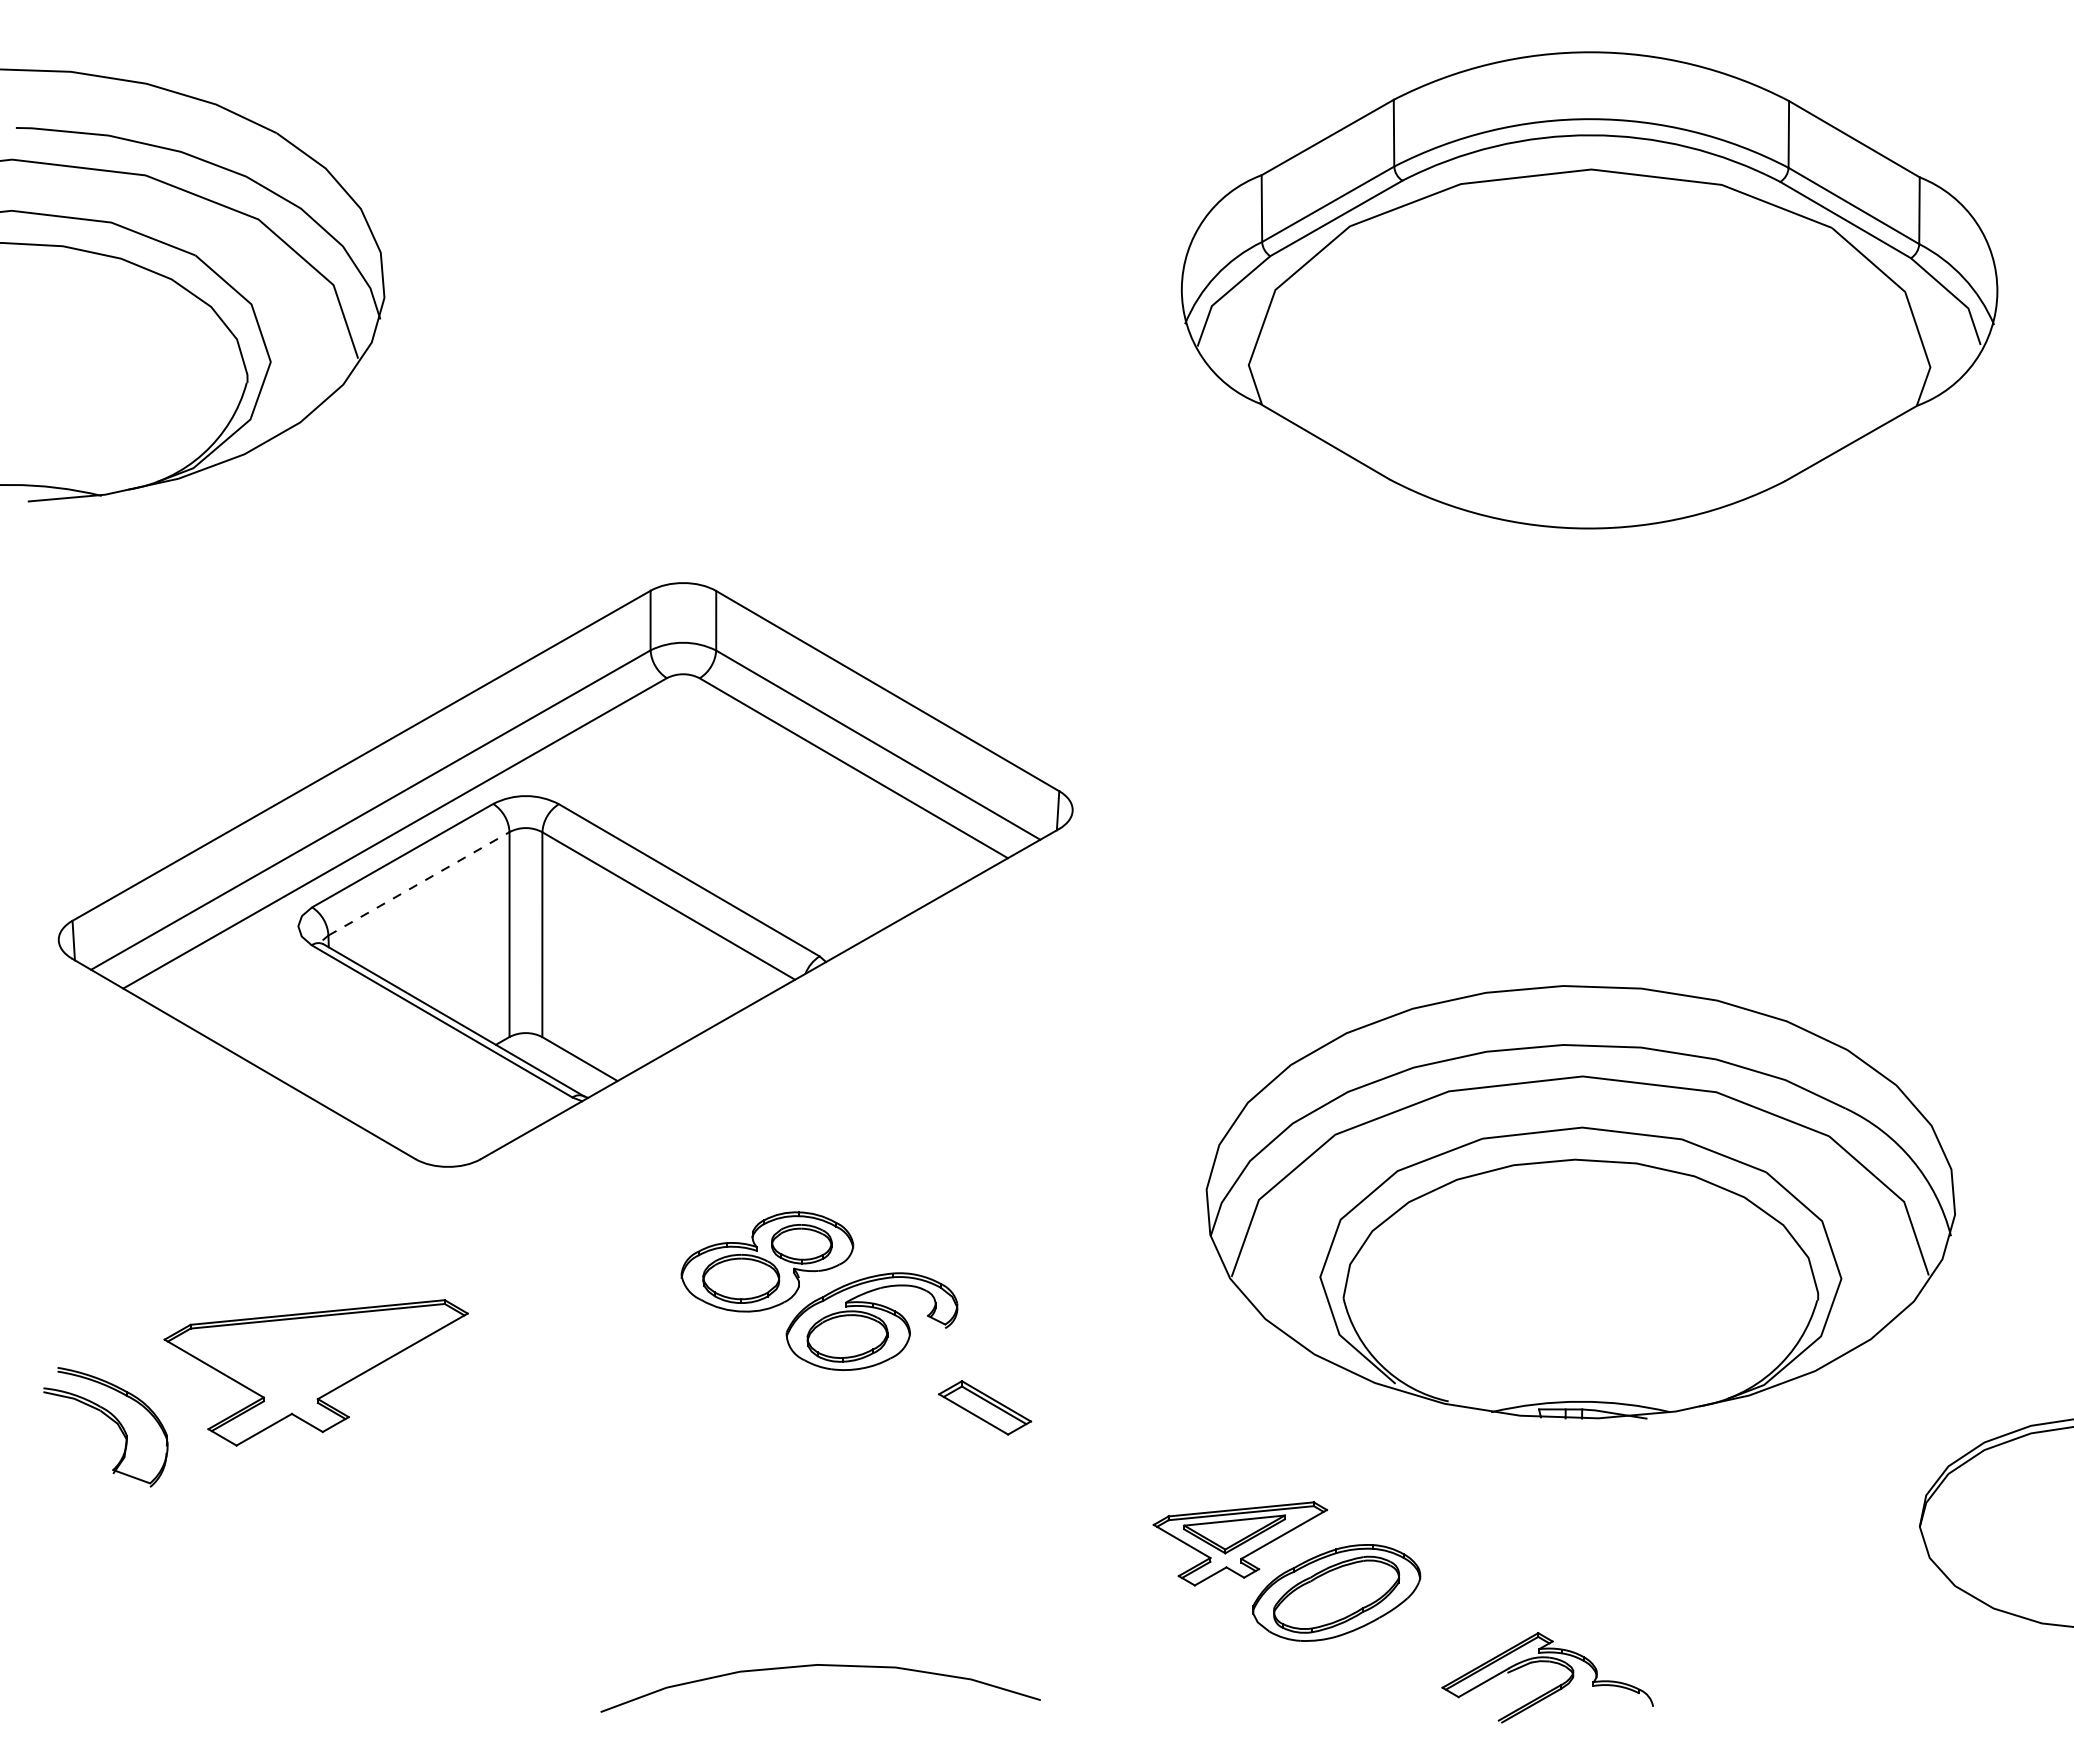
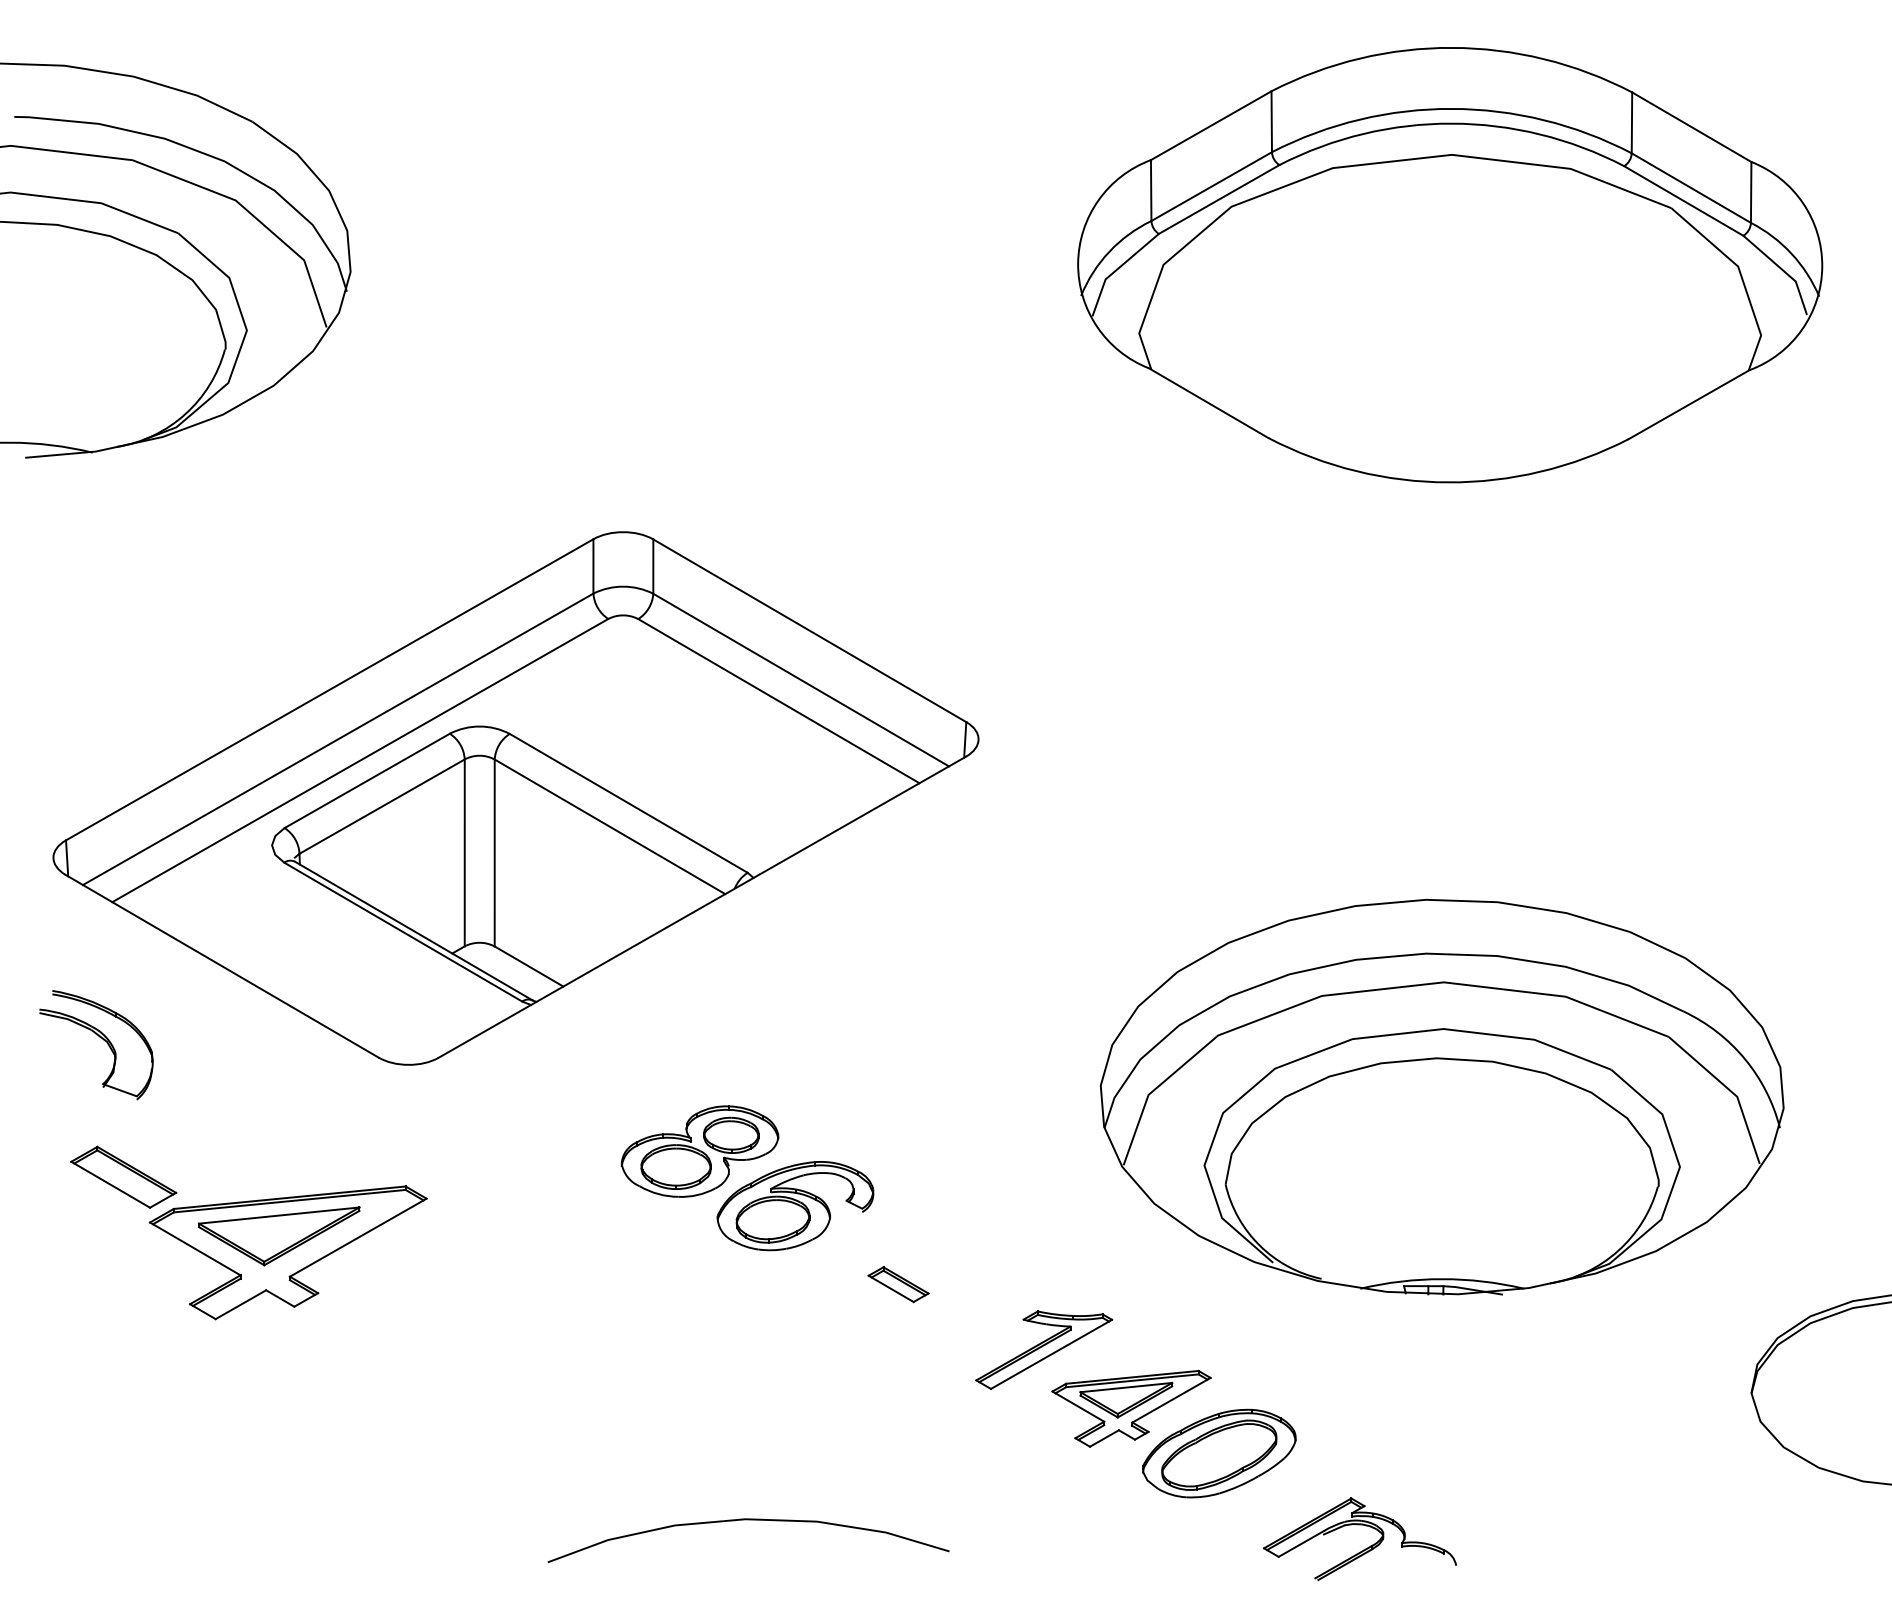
line: (419, 883) -> (382, 806), dashed -> solid
part: (135, 1289) -> (123, 1176), added
part: (306, 1354) -> (279, 1236), added
part: (984, 1407) -> (898, 1284), size x0.71
part: (111, 1420) -> (101, 1038), moved
part: (1144, 1479) -> (1044, 1350), added
part: (1552, 1688) -> (1364, 1548), moved

